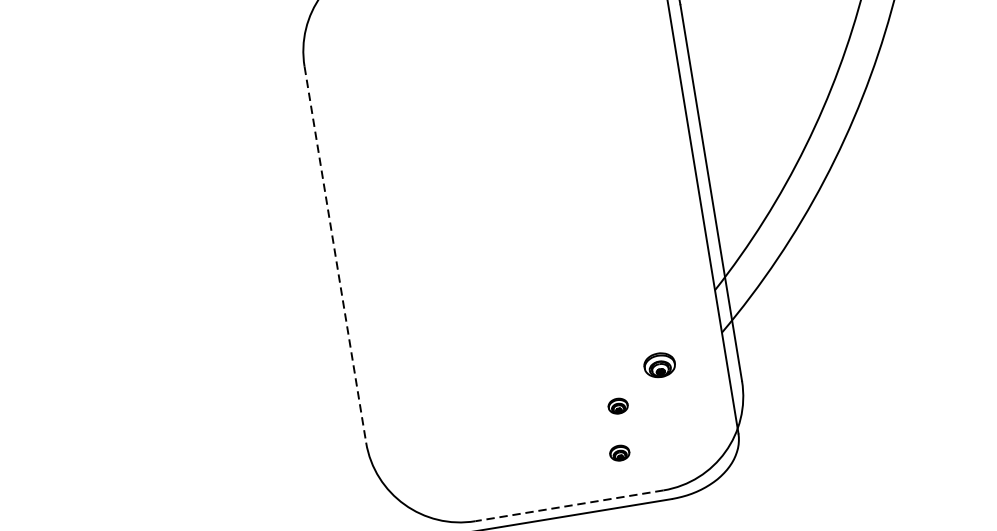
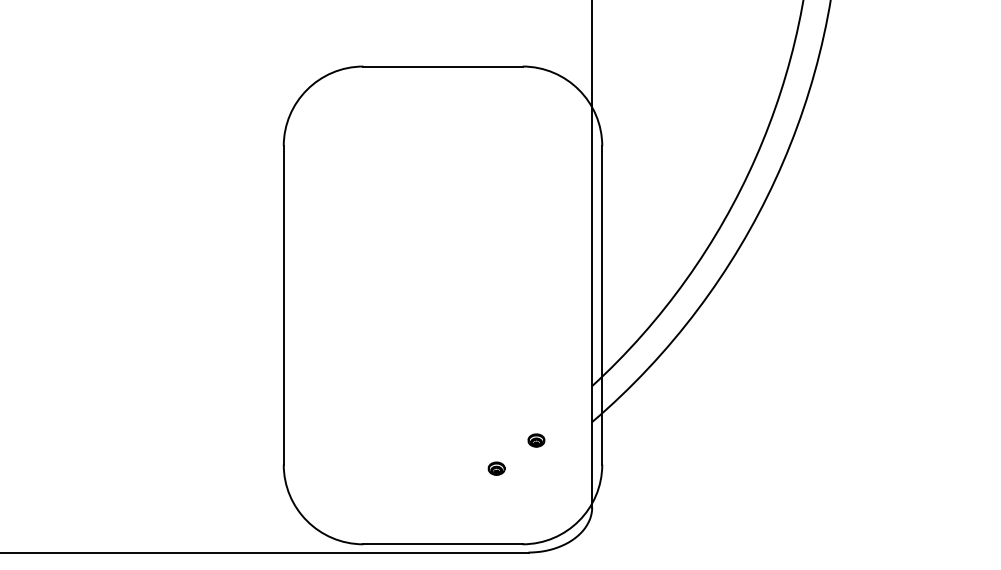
line: (335, 254) -> (283, 305), dashed -> solid
part: (659, 365) -> (536, 440), size x0.62
part: (619, 452) -> (491, 507), removed
line: (570, 505) -> (443, 544), dashed -> solid

